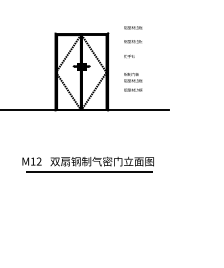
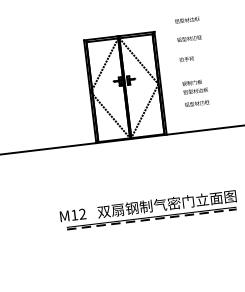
line: (90, 171) -> (152, 219), solid -> dashed

